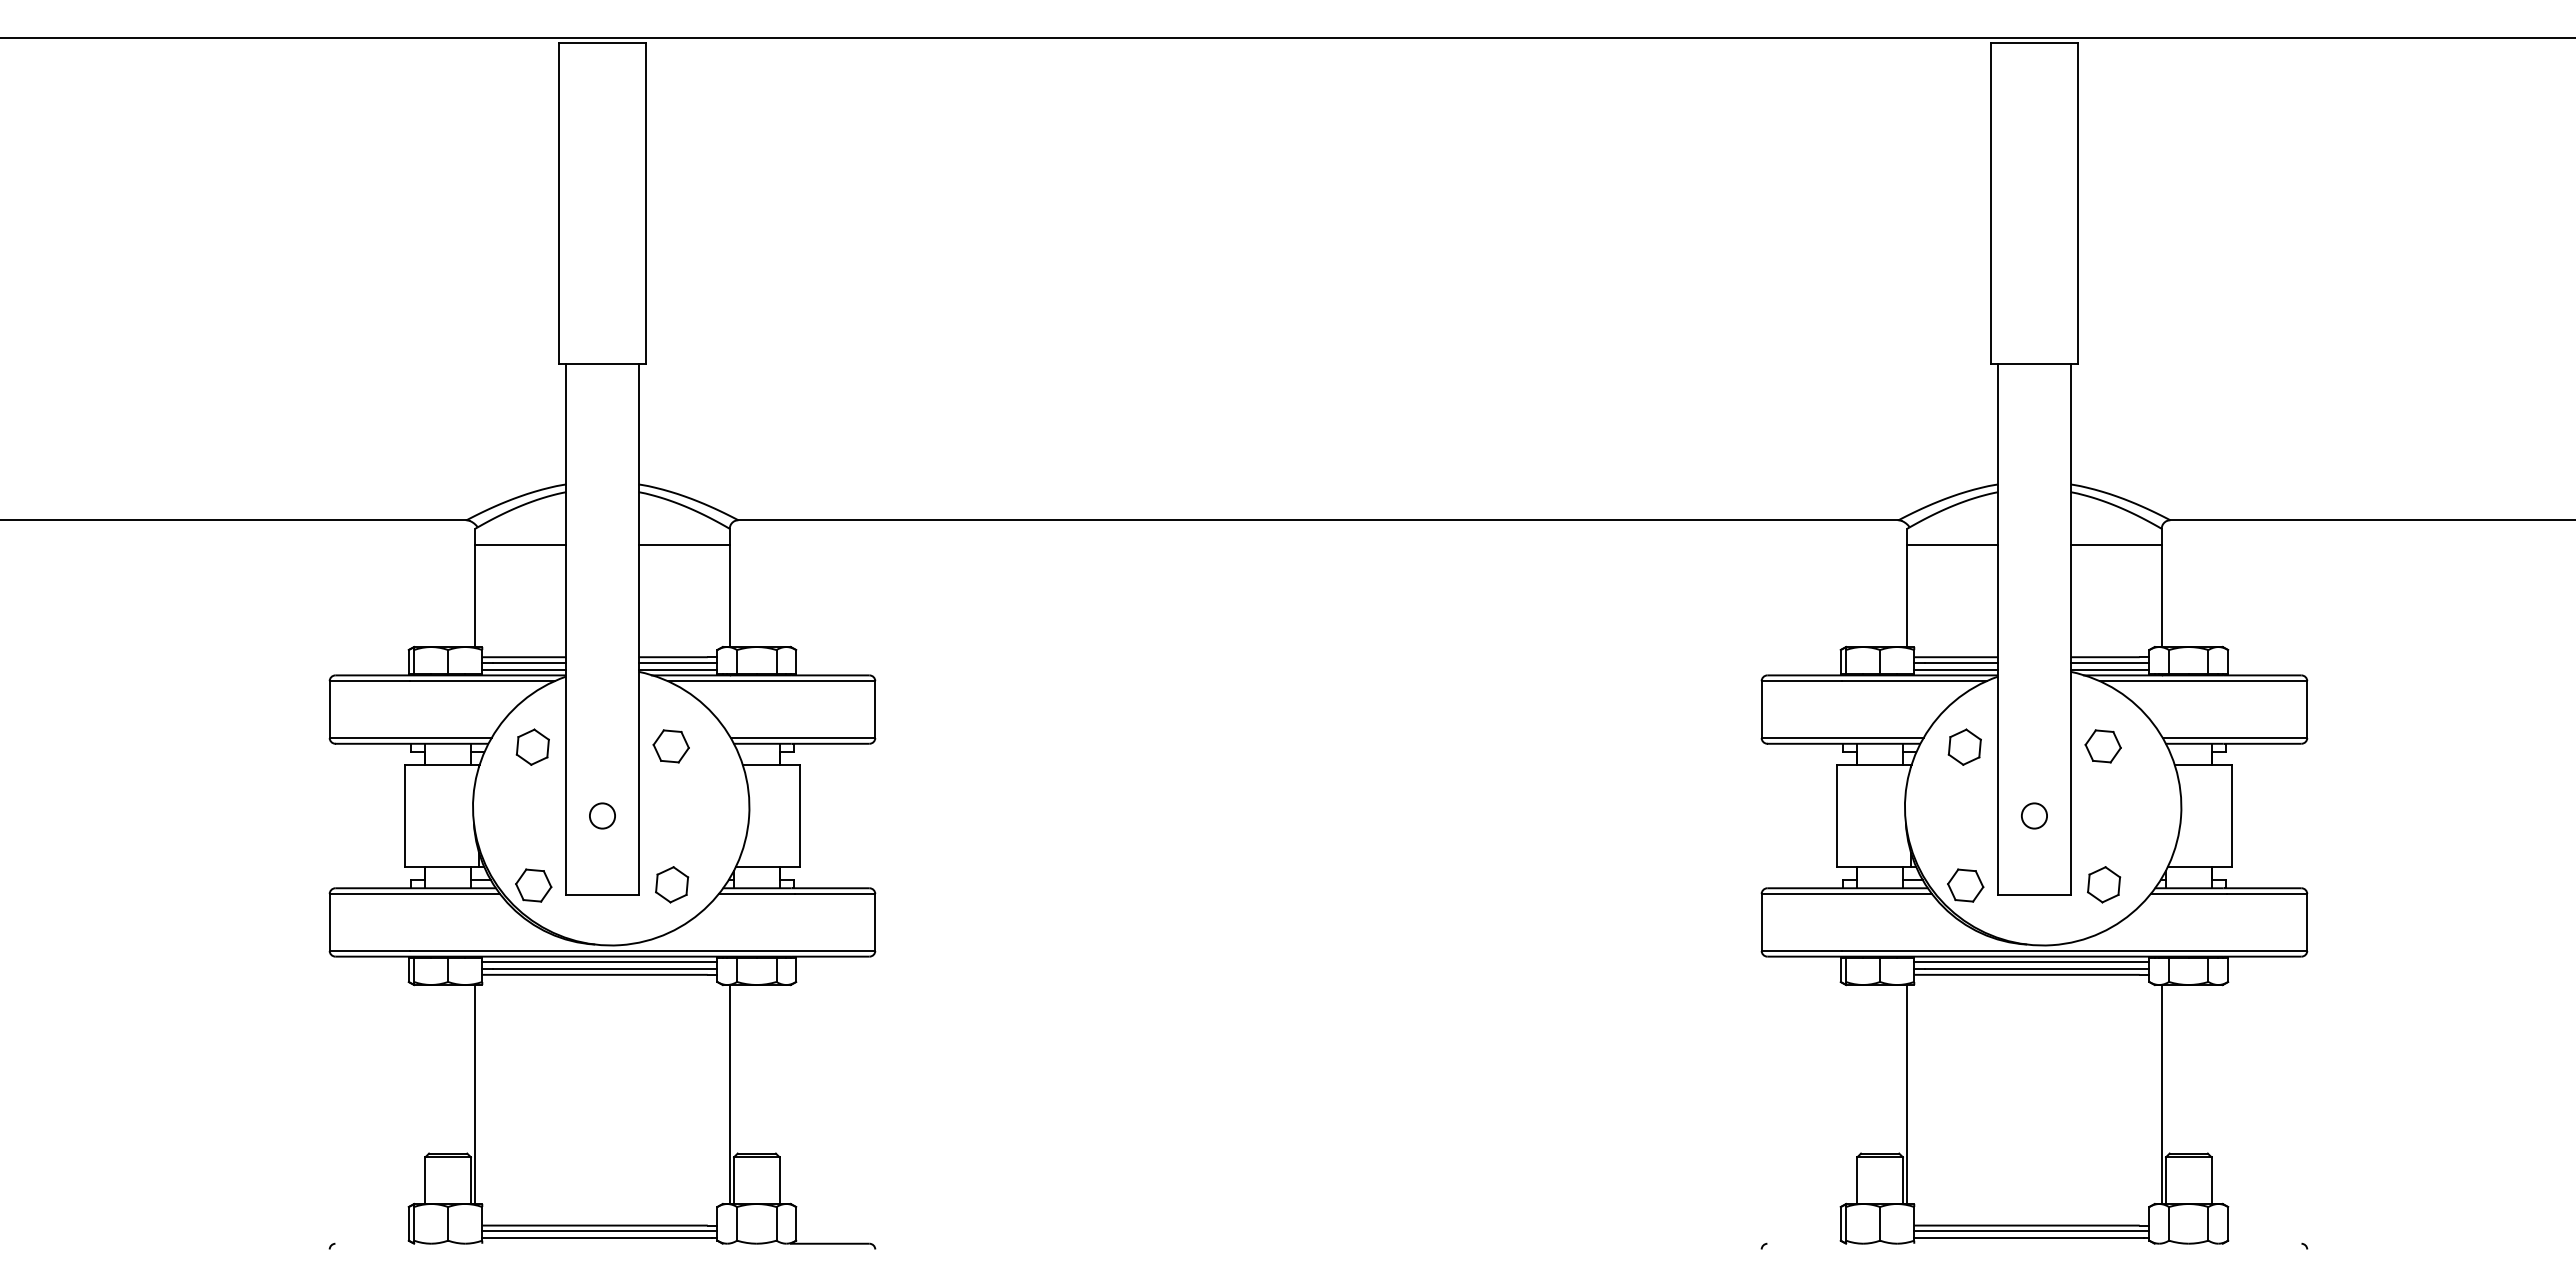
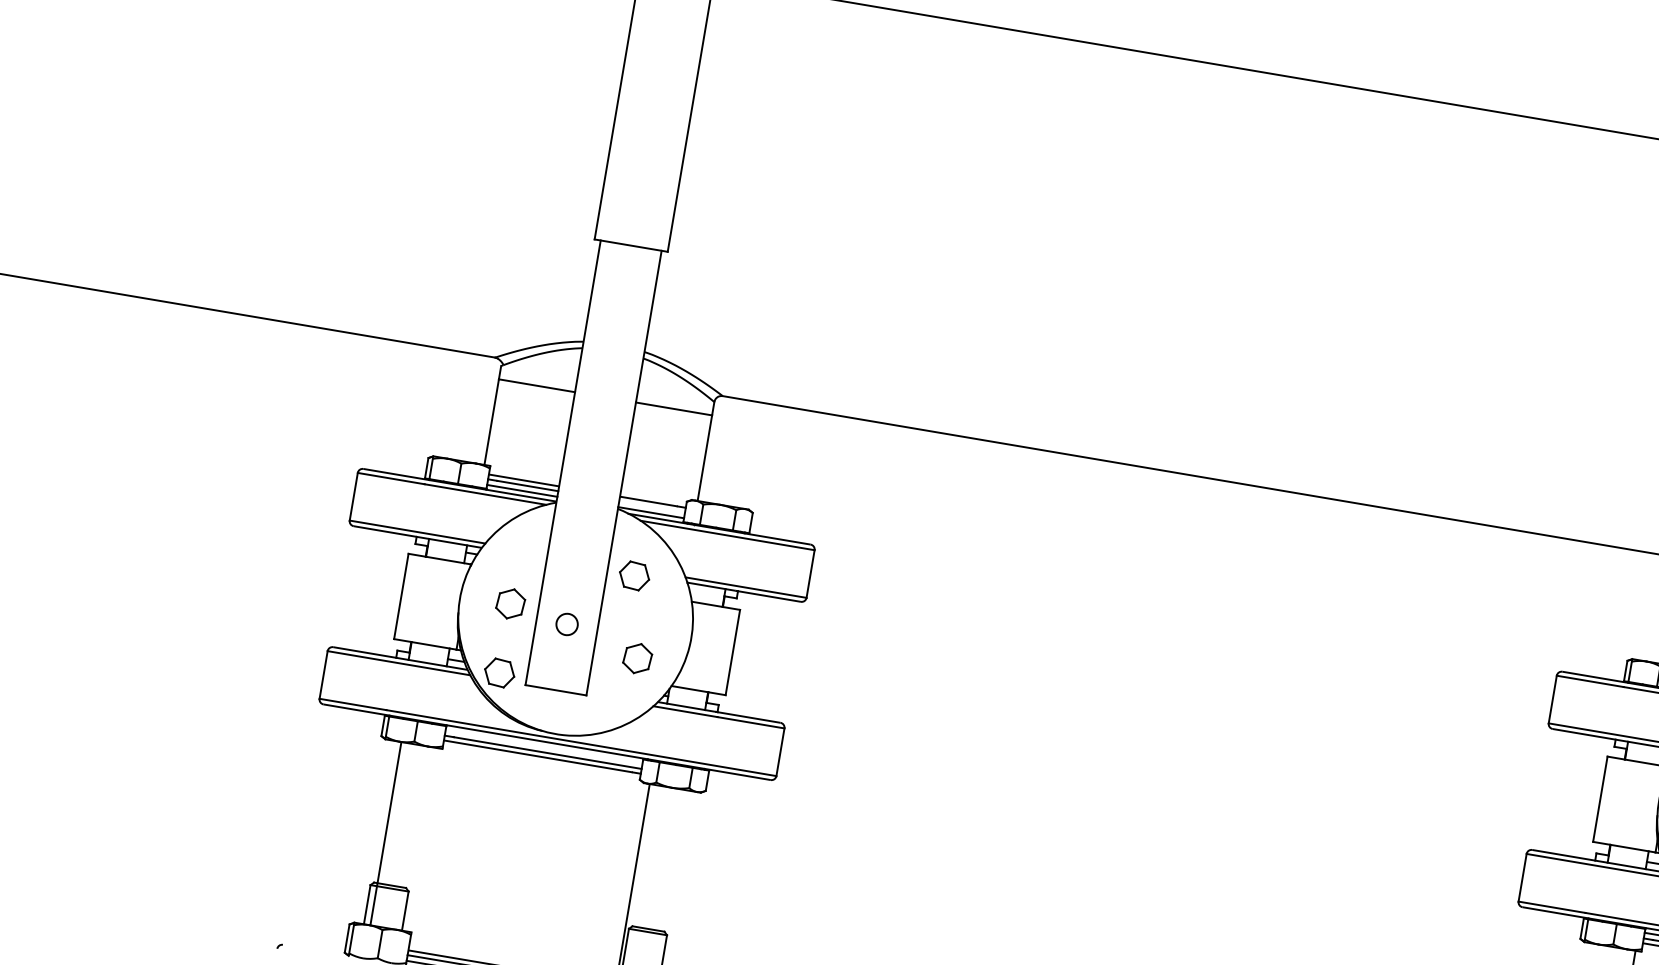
line: (677, 662) -> (651, 506), removed
part: (532, 746) -> (510, 603), moved
part: (672, 884) -> (638, 658), moved
line: (599, 962) -> (543, 746), removed
line: (475, 1094) -> (386, 833), moved

